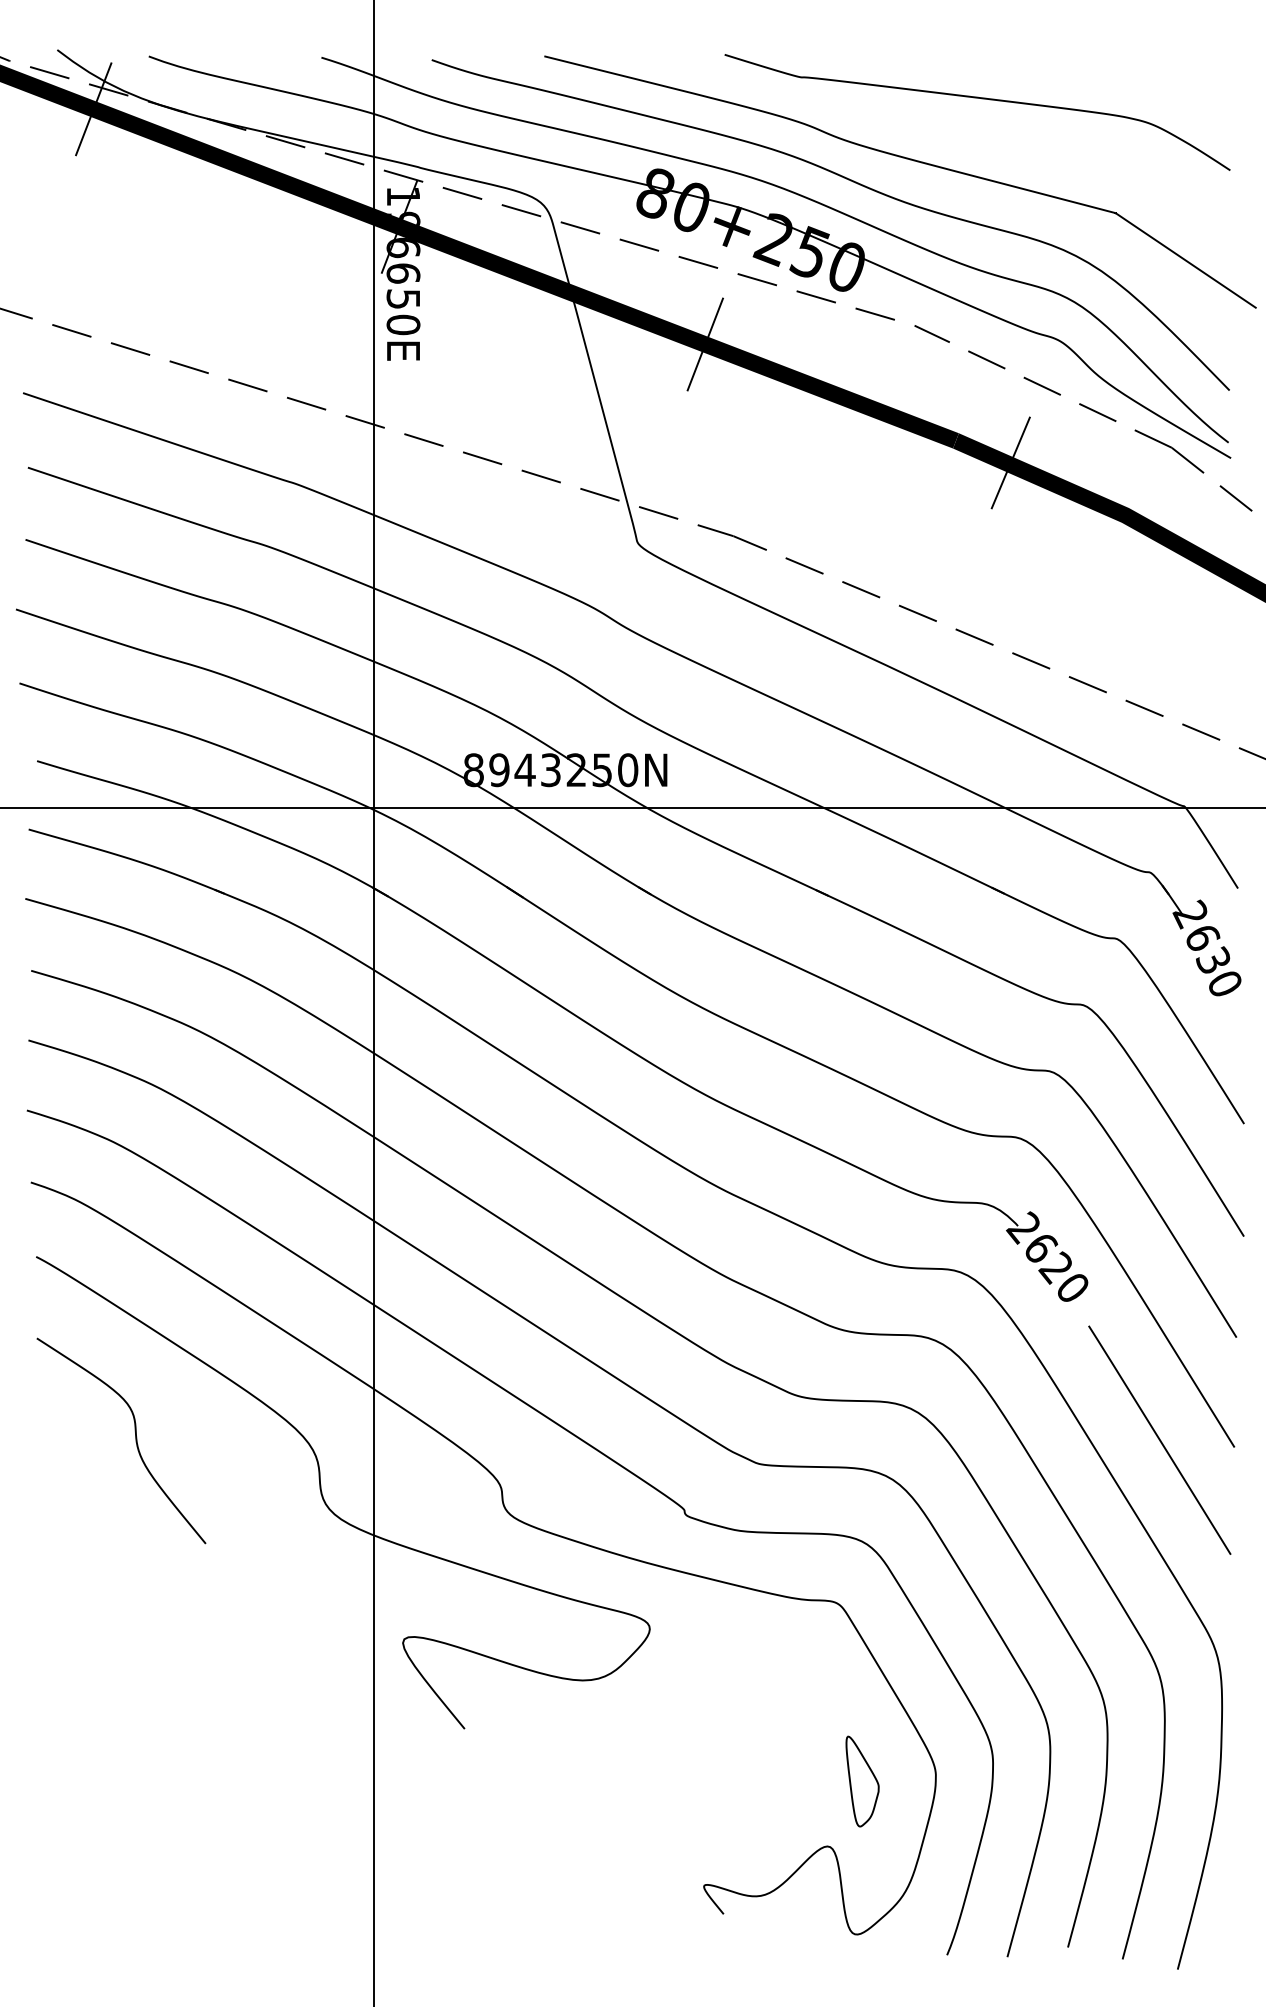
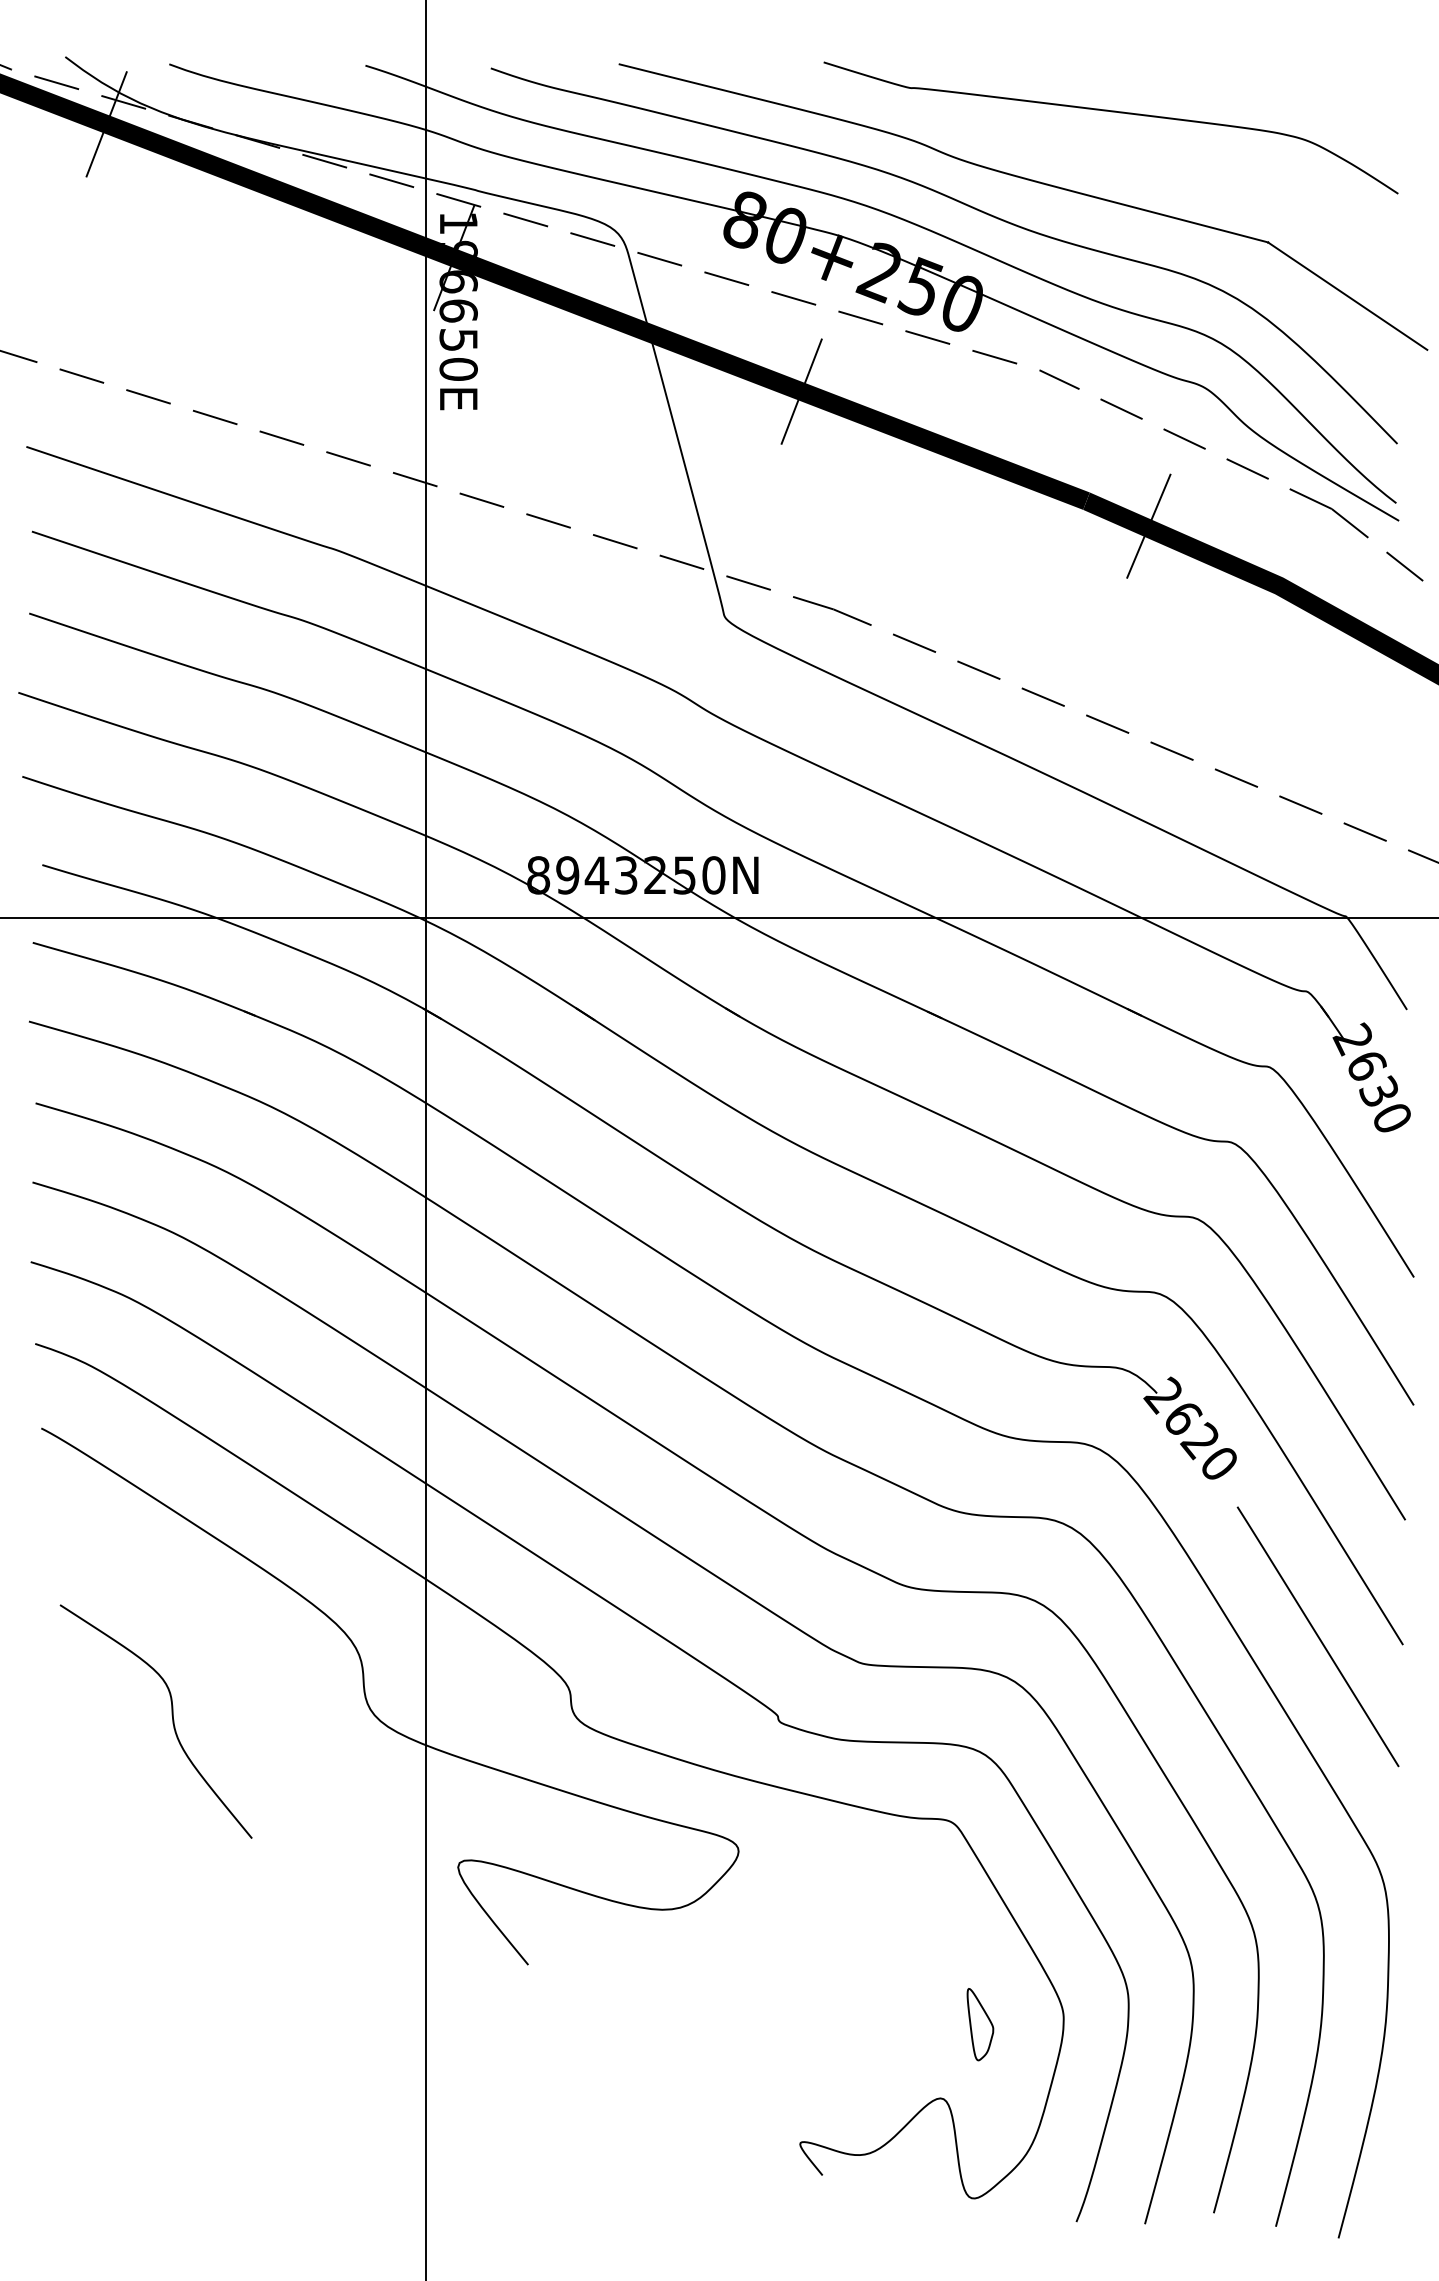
curve: (135, 1440) -> (172, 1721), moved
part: (862, 1781) -> (980, 2024), size x0.7

